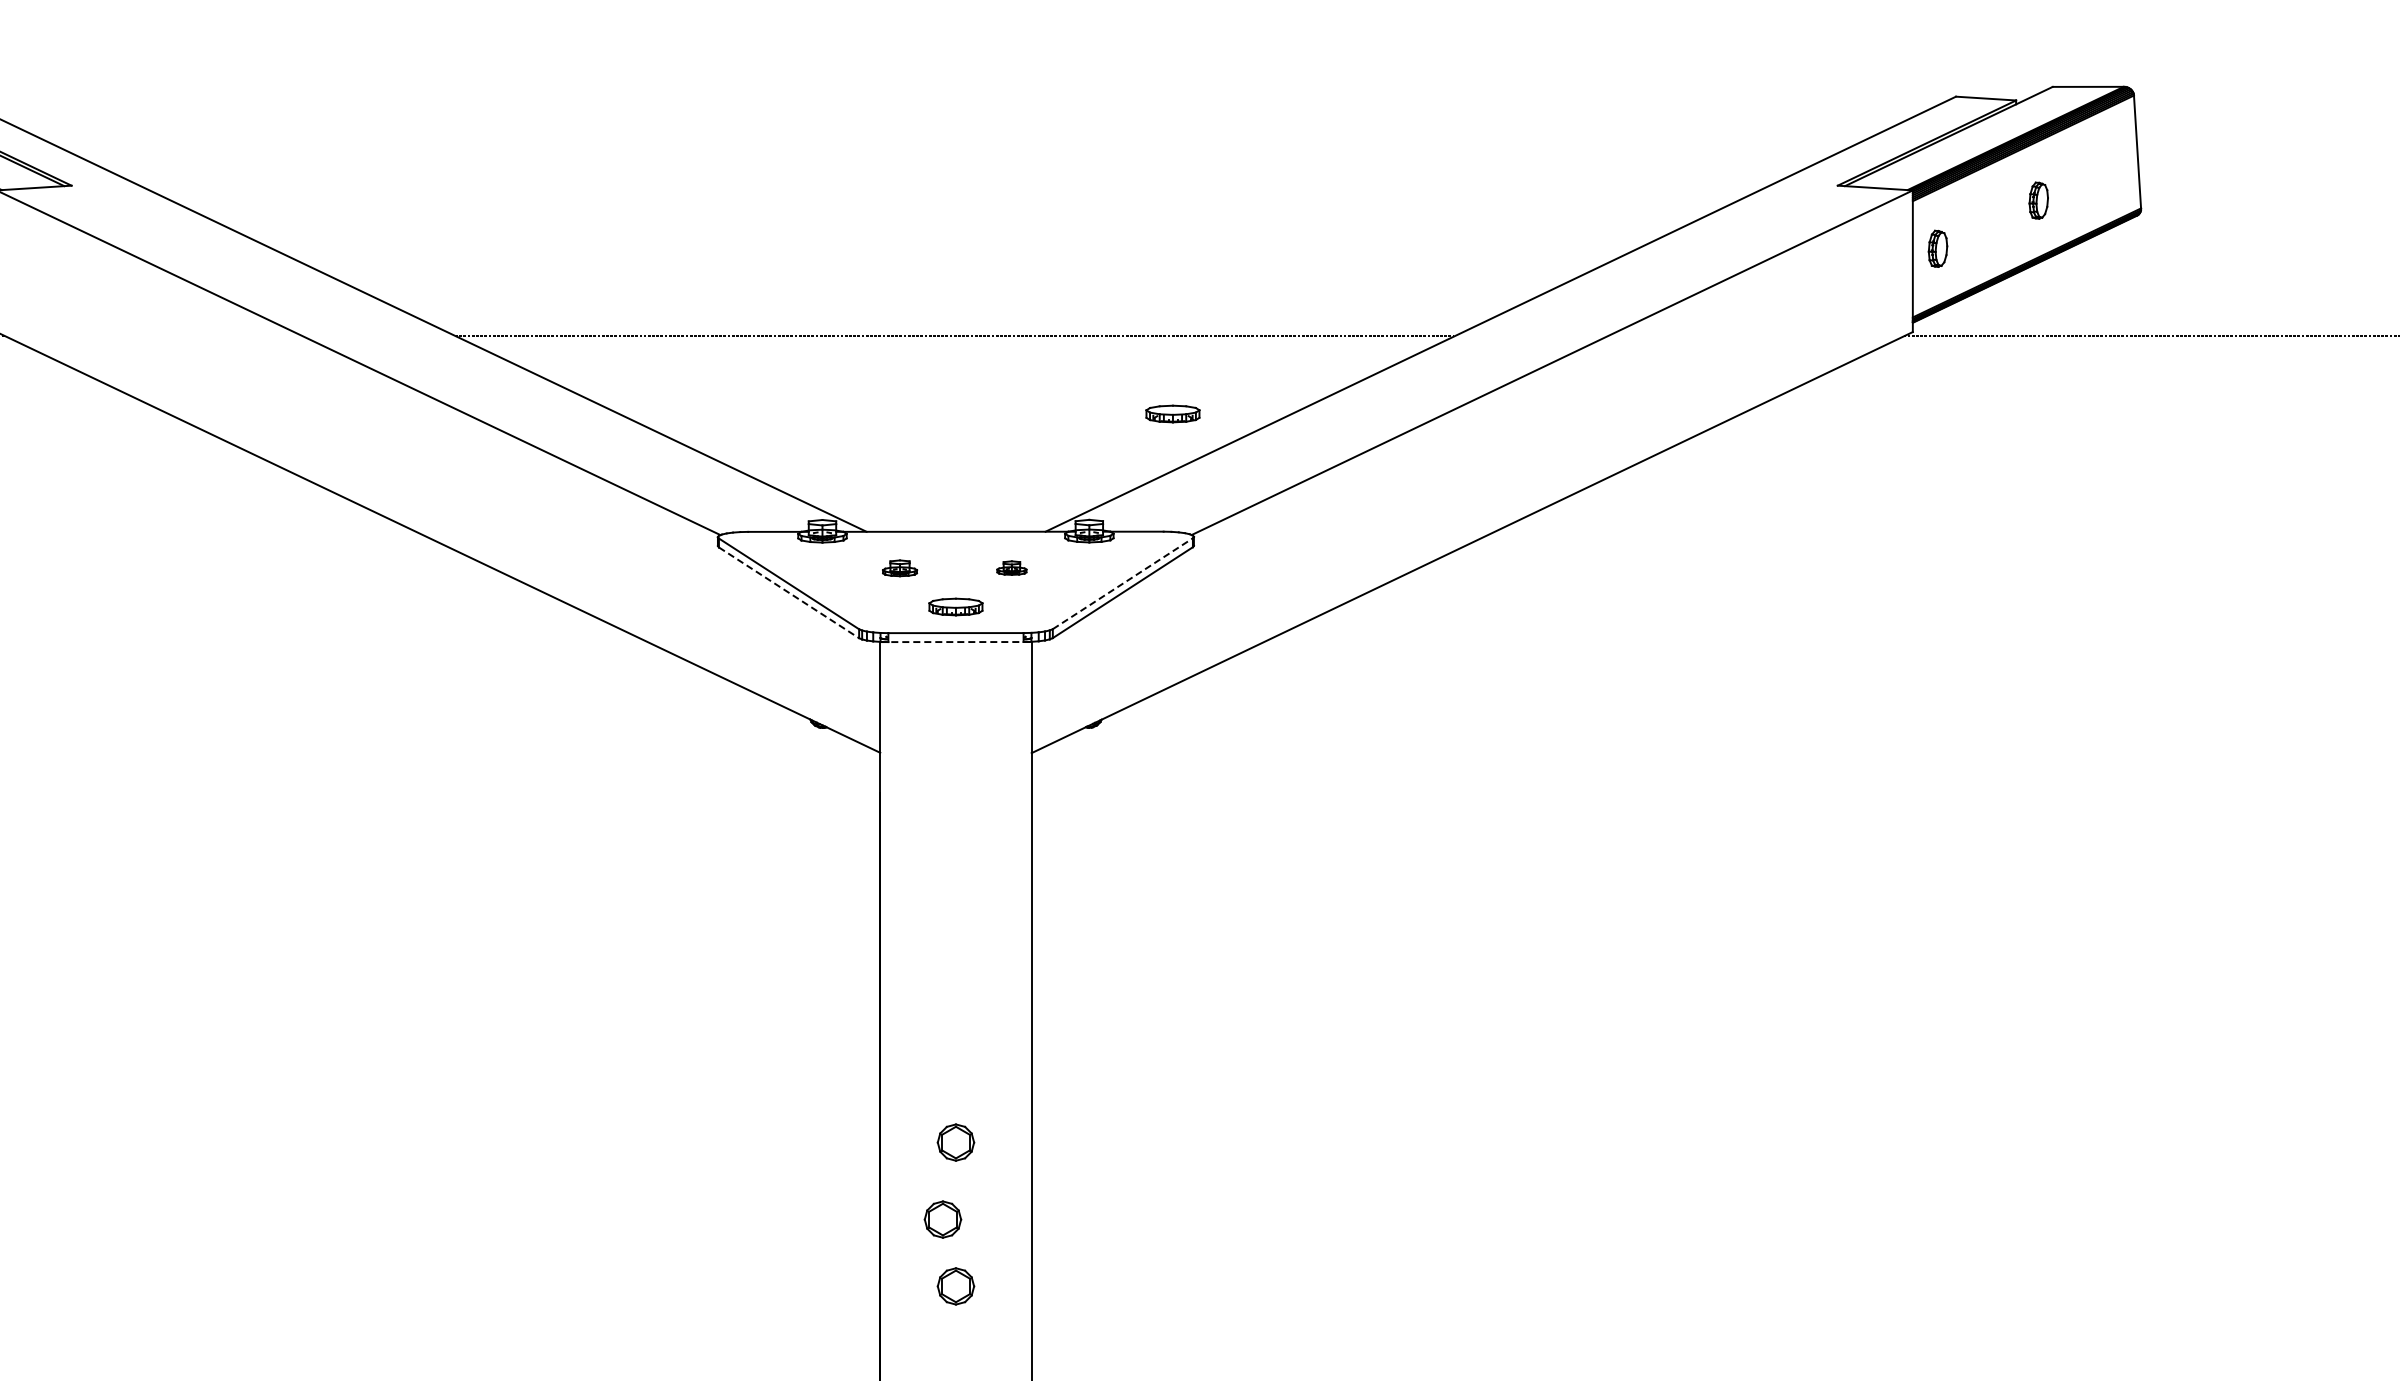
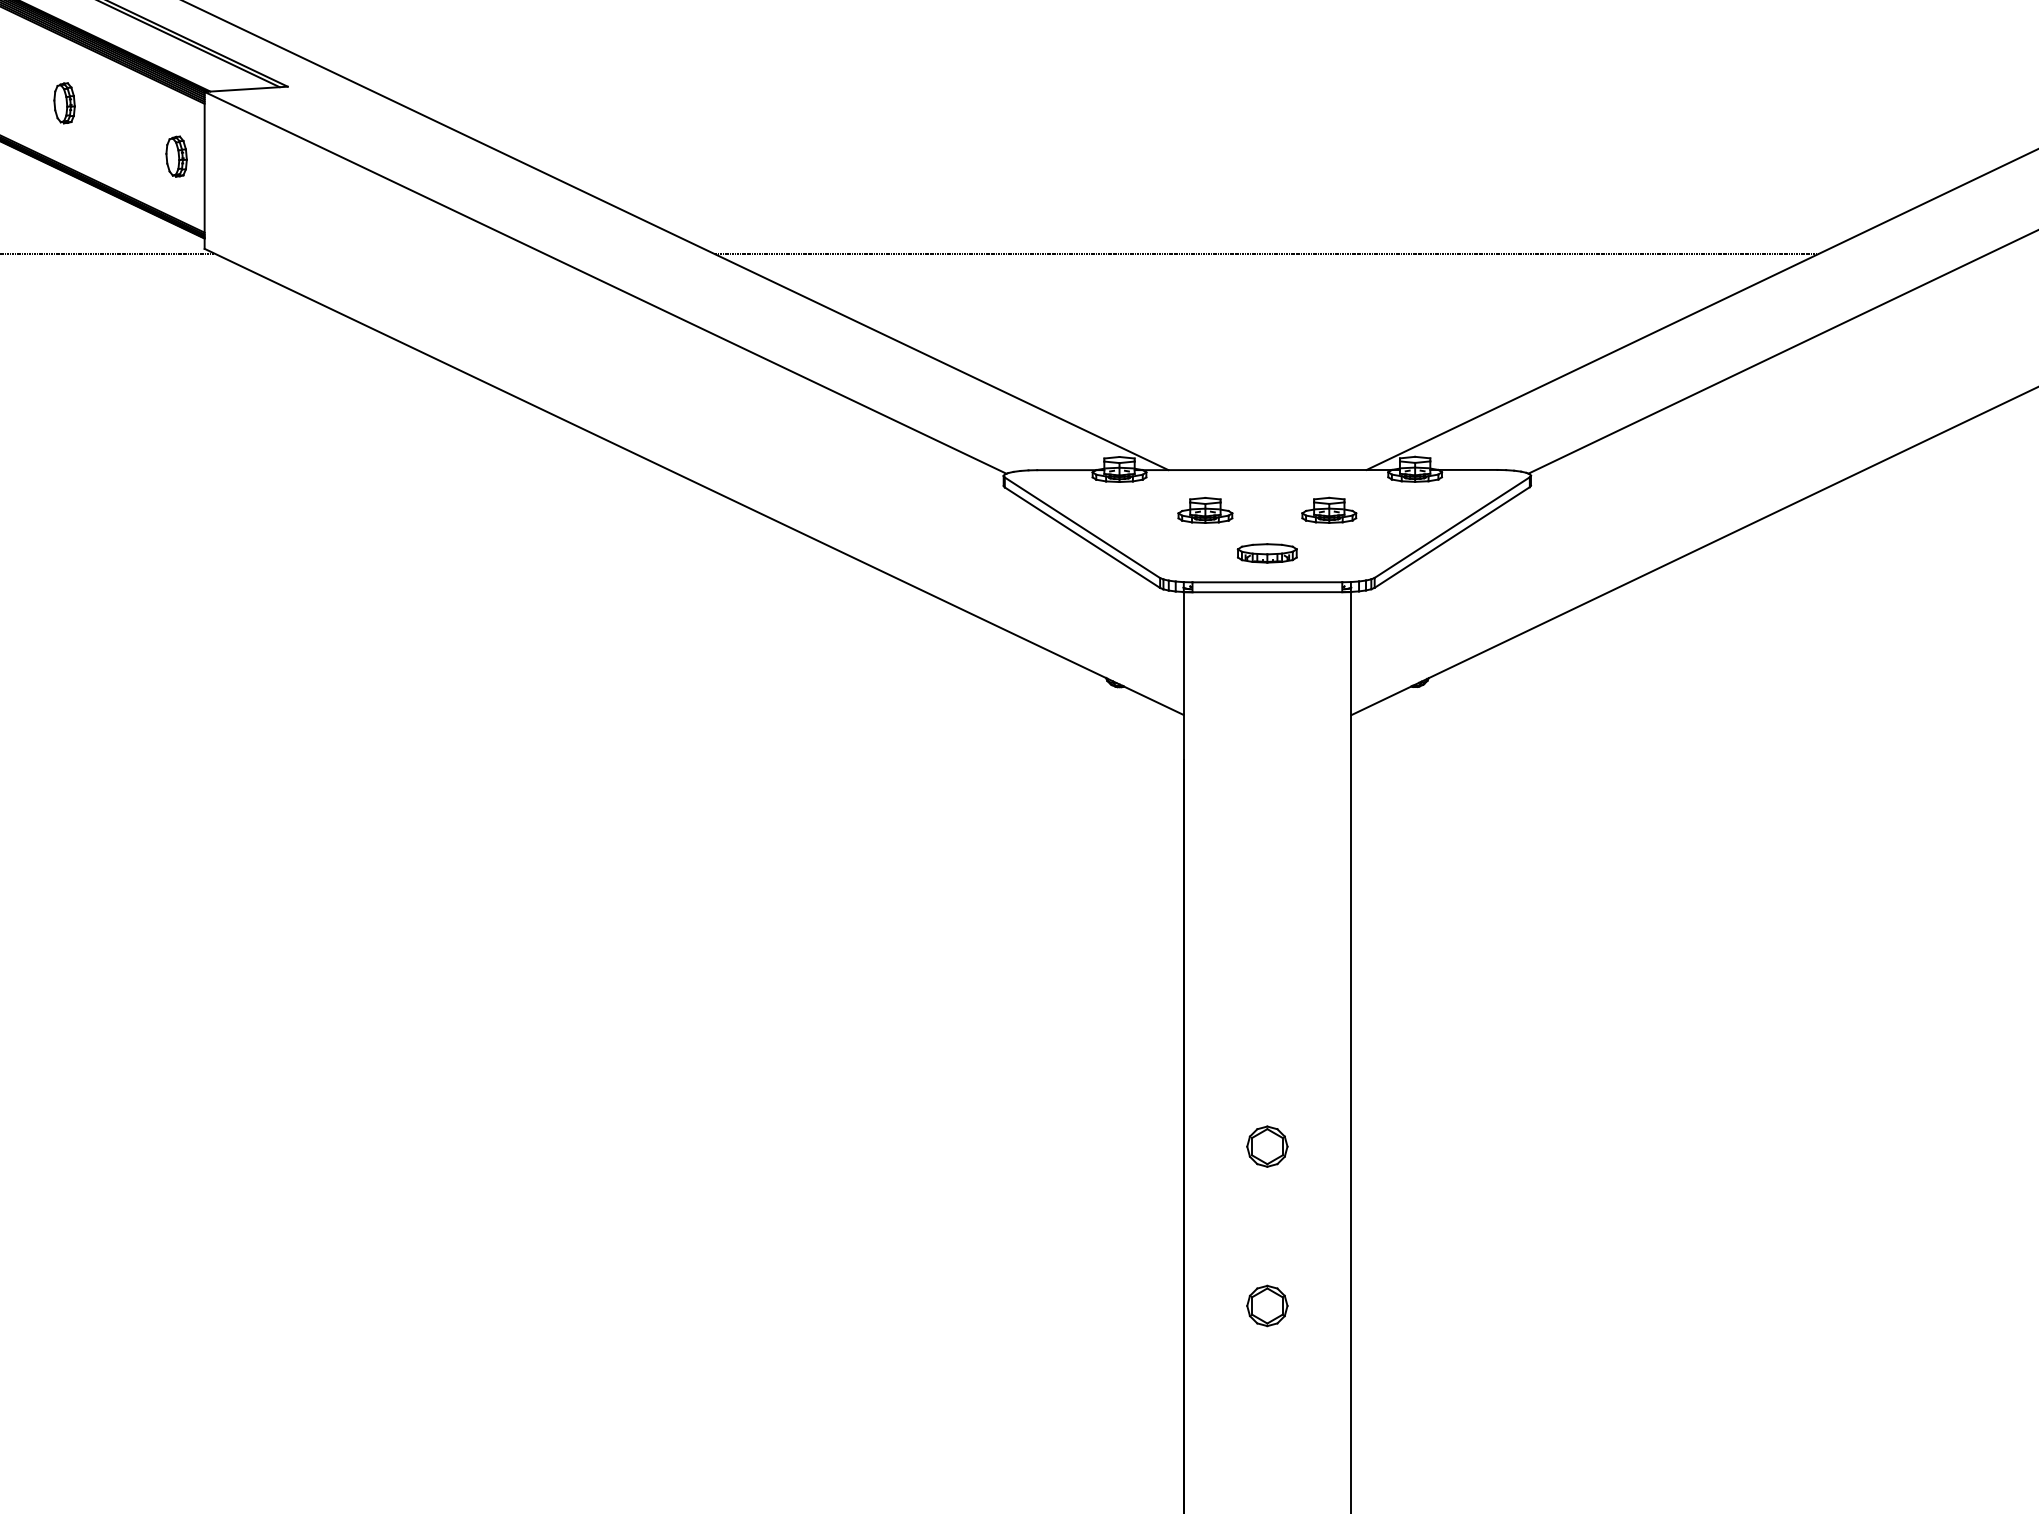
part: (1172, 413) -> (1507, 339), removed
part: (1011, 567) -> (1328, 509), size x1.67
part: (899, 568) -> (1204, 510), size x1.43
line: (1123, 583) -> (1452, 527), dashed -> solid
line: (789, 593) -> (1082, 538), dashed -> solid
line: (955, 642) -> (1266, 592), dashed -> solid
part: (942, 1219) -> (1252, 1231), removed

